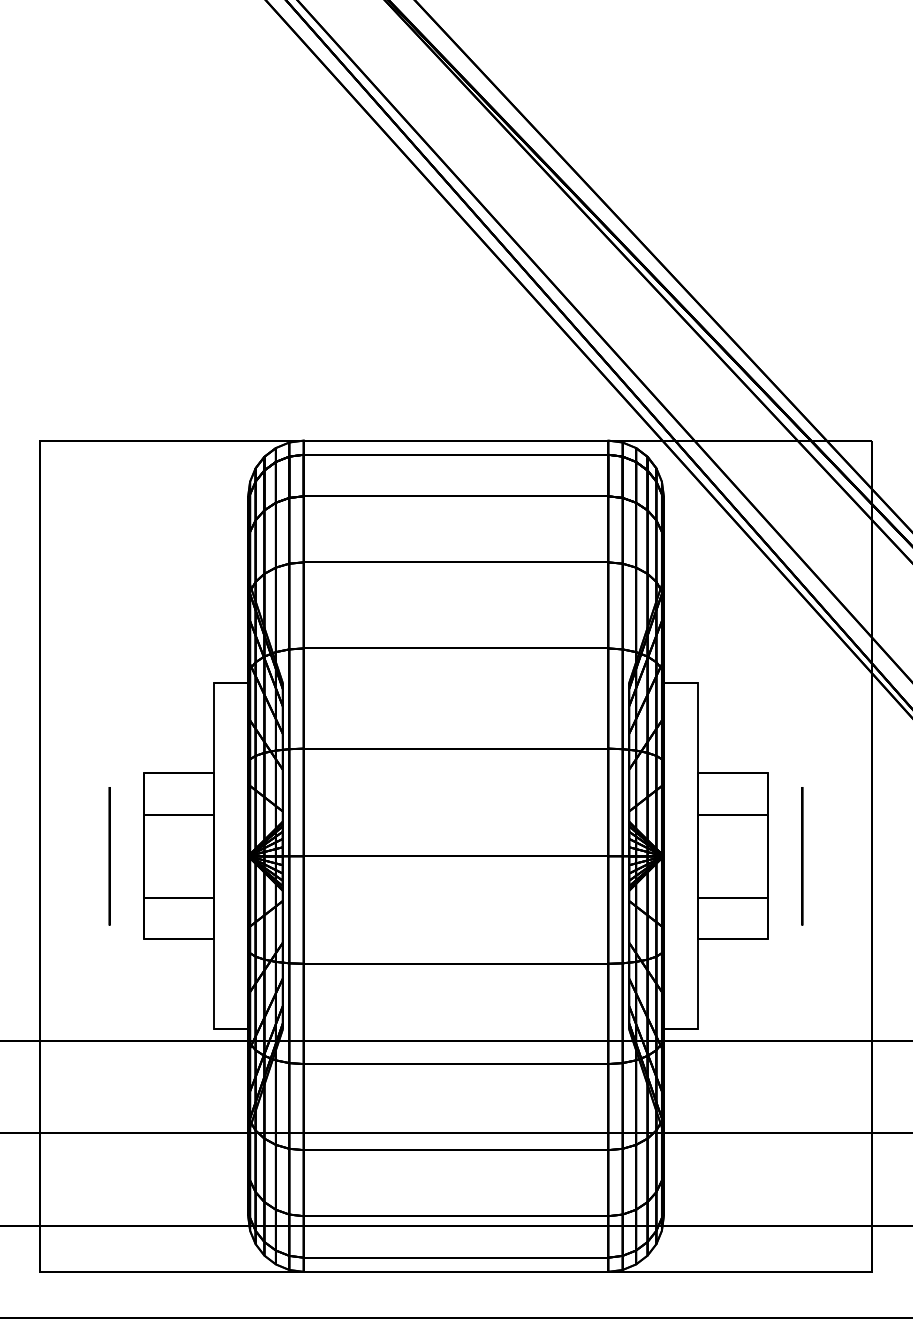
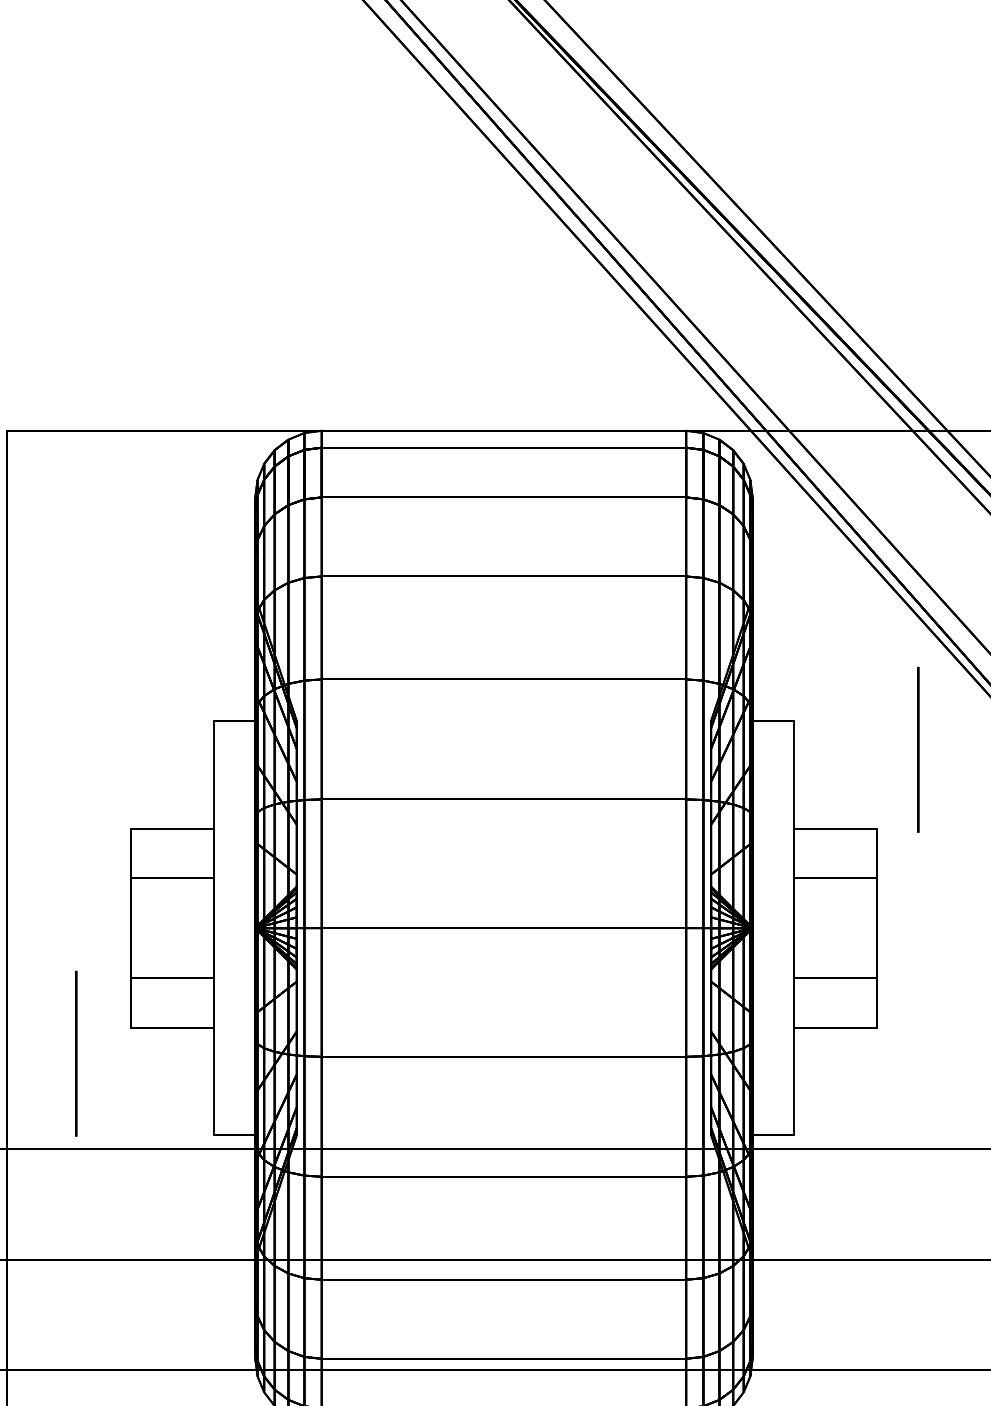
circle: (109, 856) -> (76, 1054), moved
circle: (802, 856) -> (918, 750), moved

